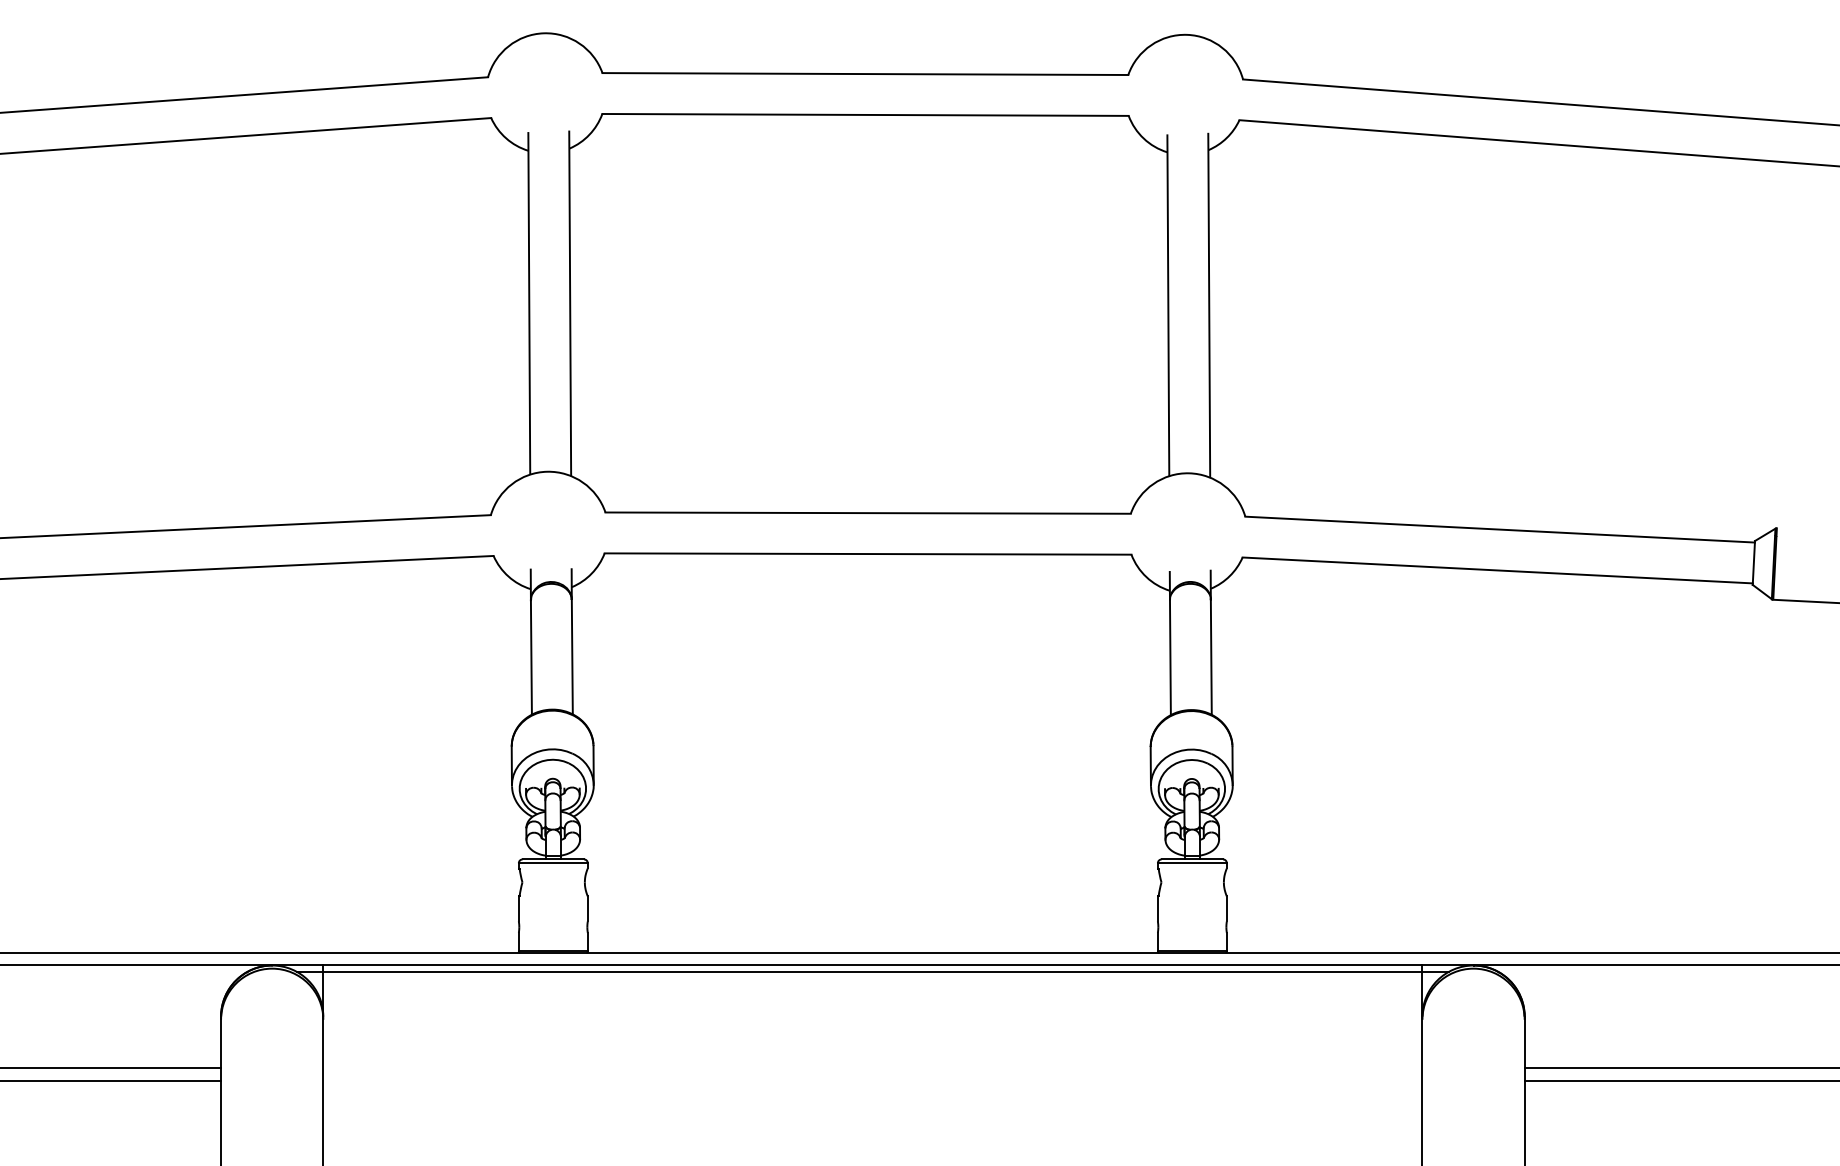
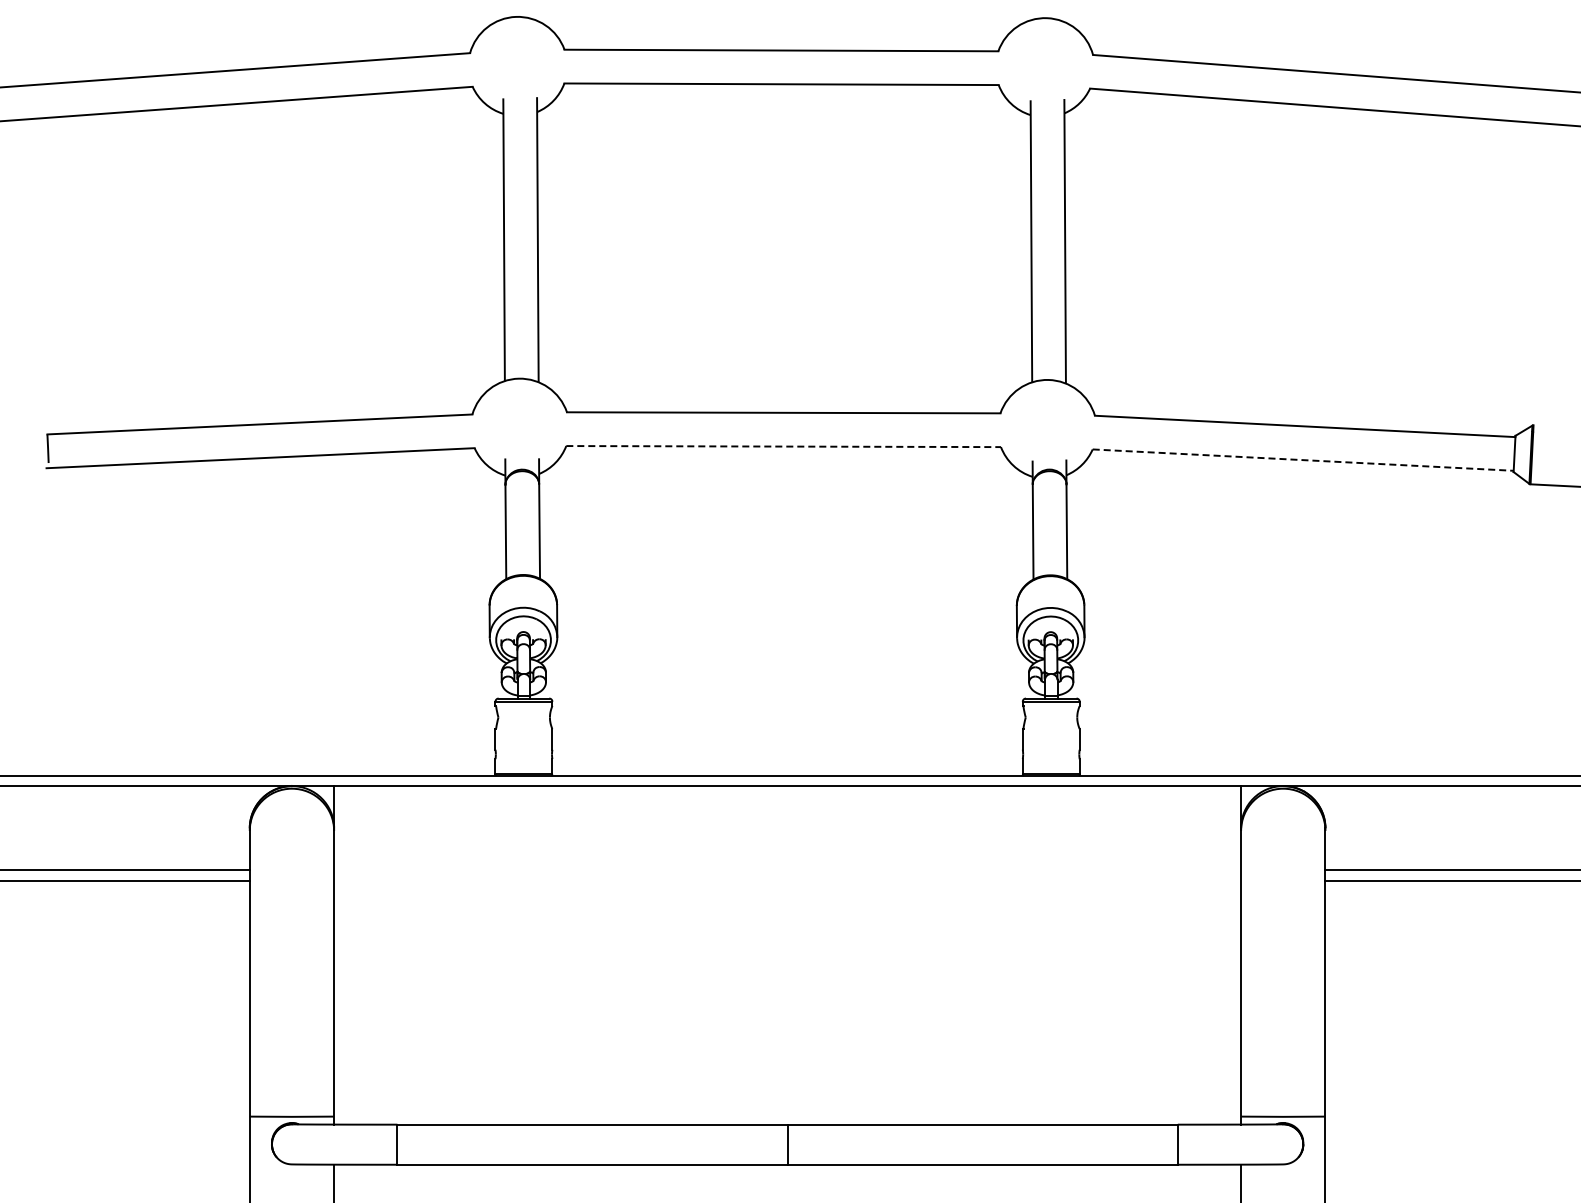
line: (869, 553) -> (784, 446), solid -> dashed
line: (1498, 570) -> (1303, 460), solid -> dashed
line: (872, 972) -> (787, 791), removed

